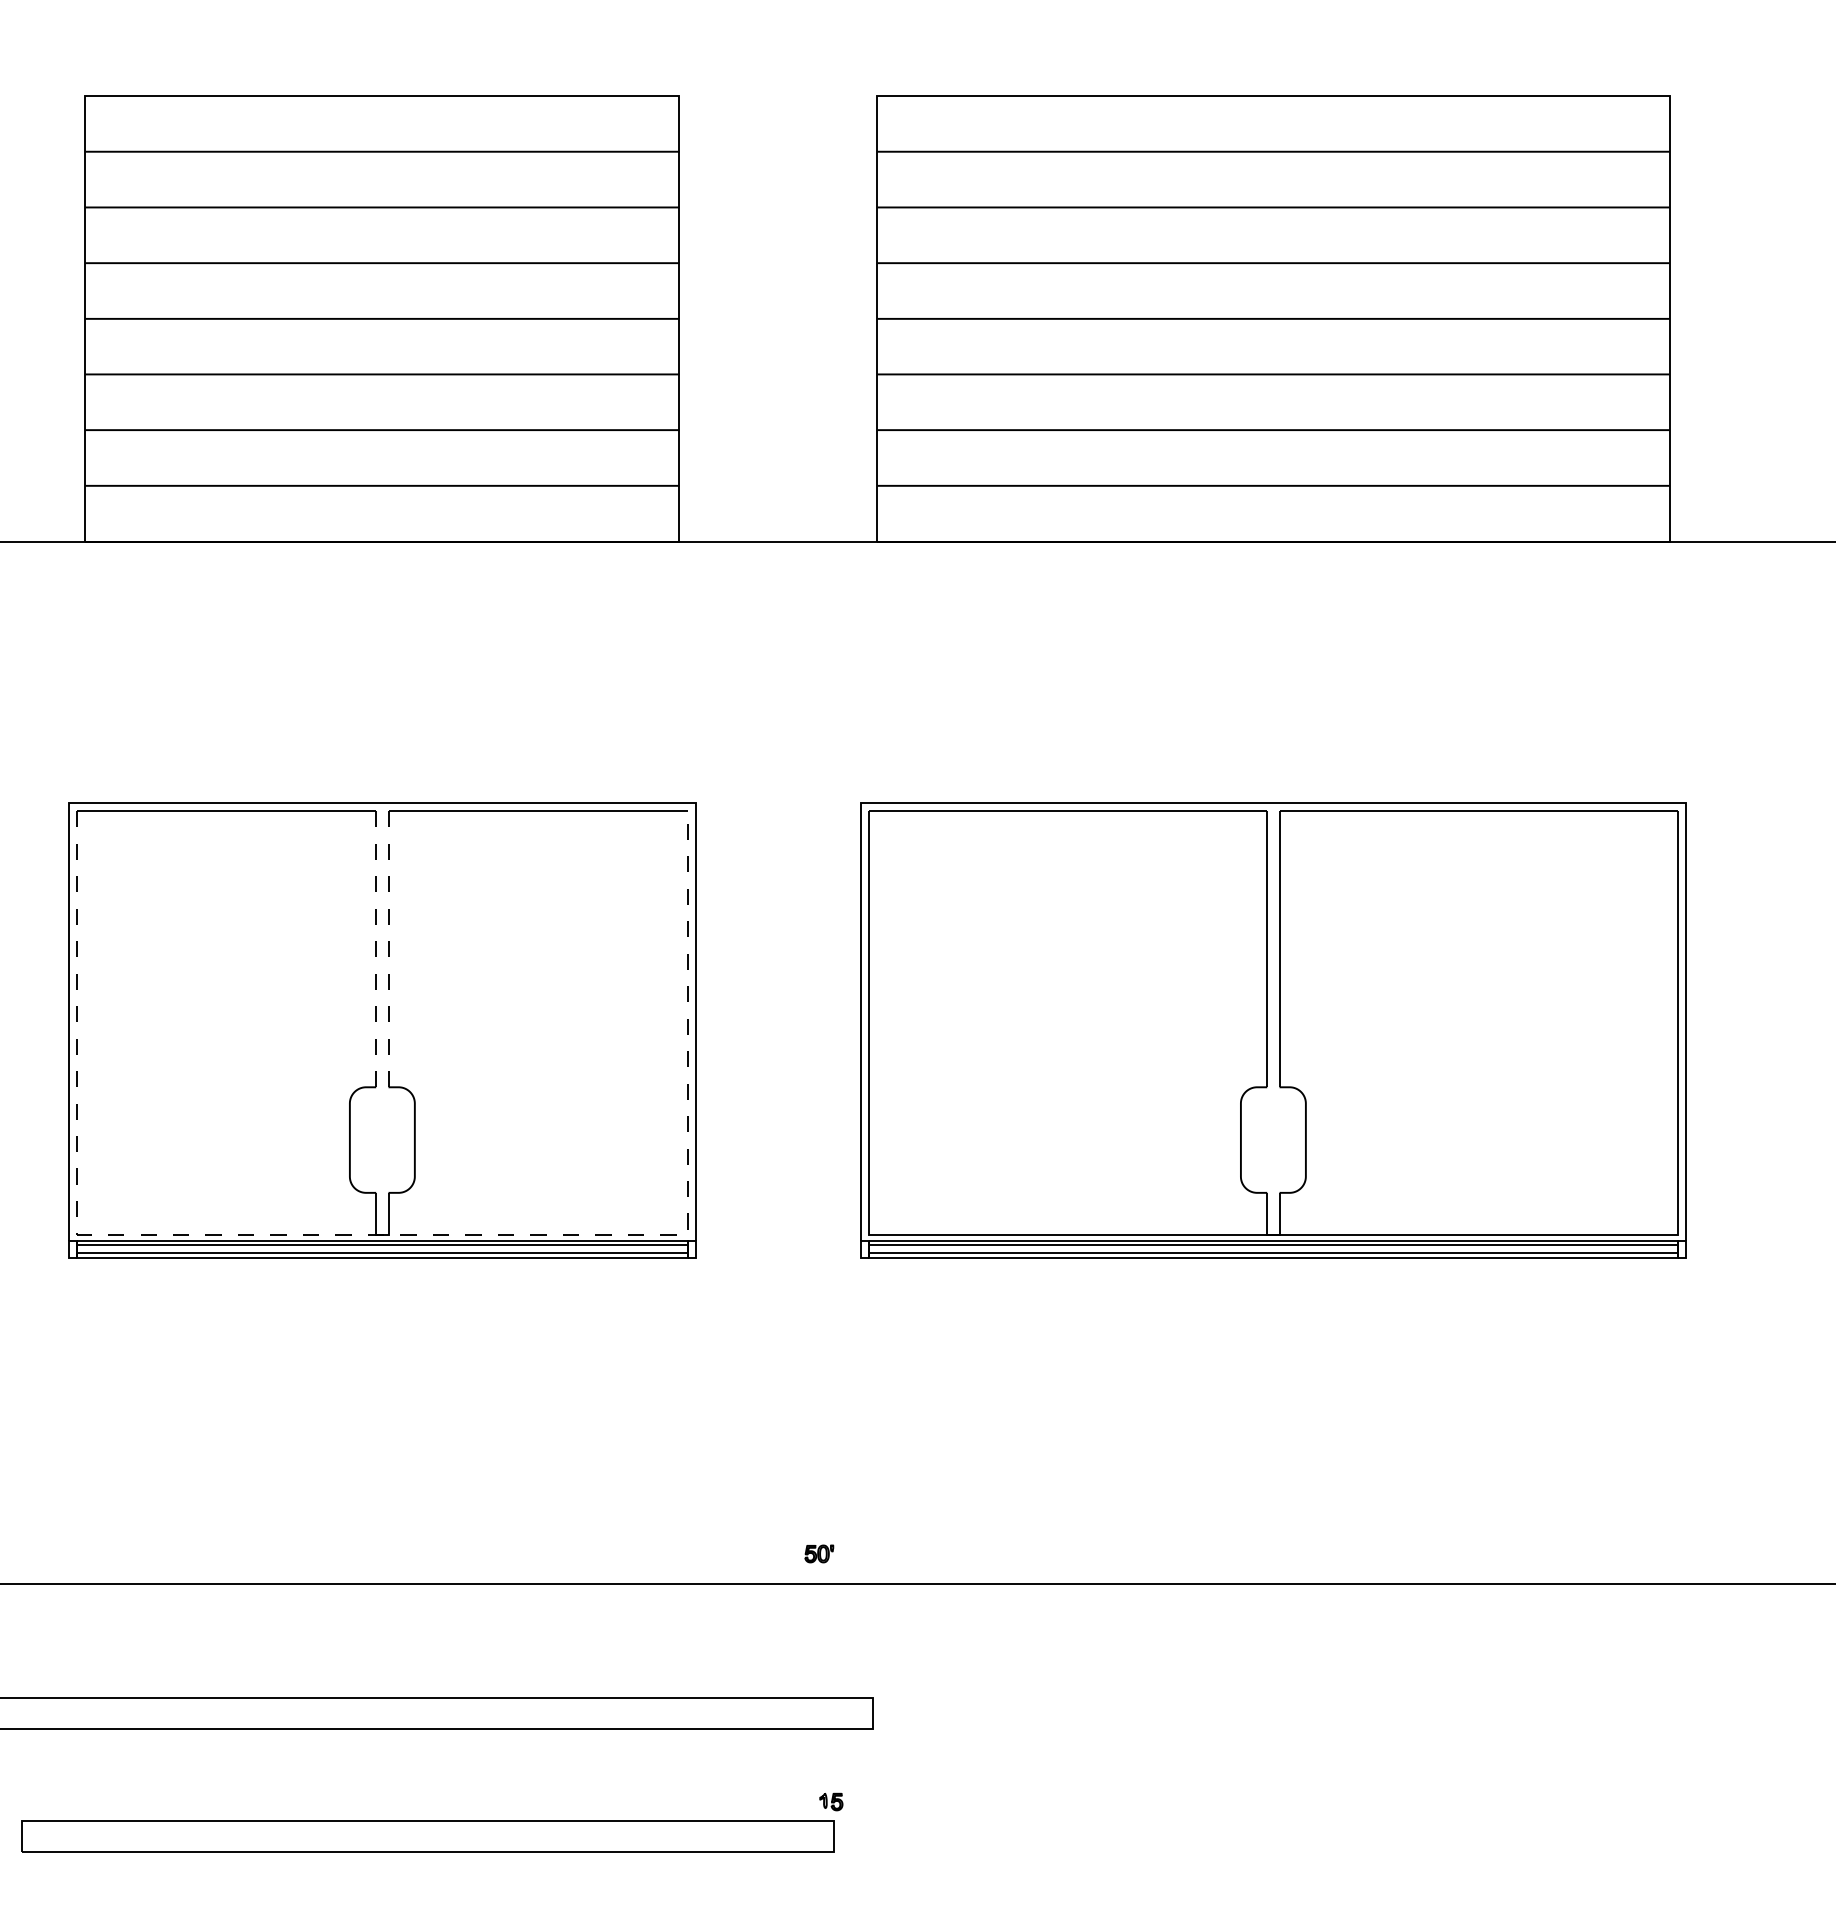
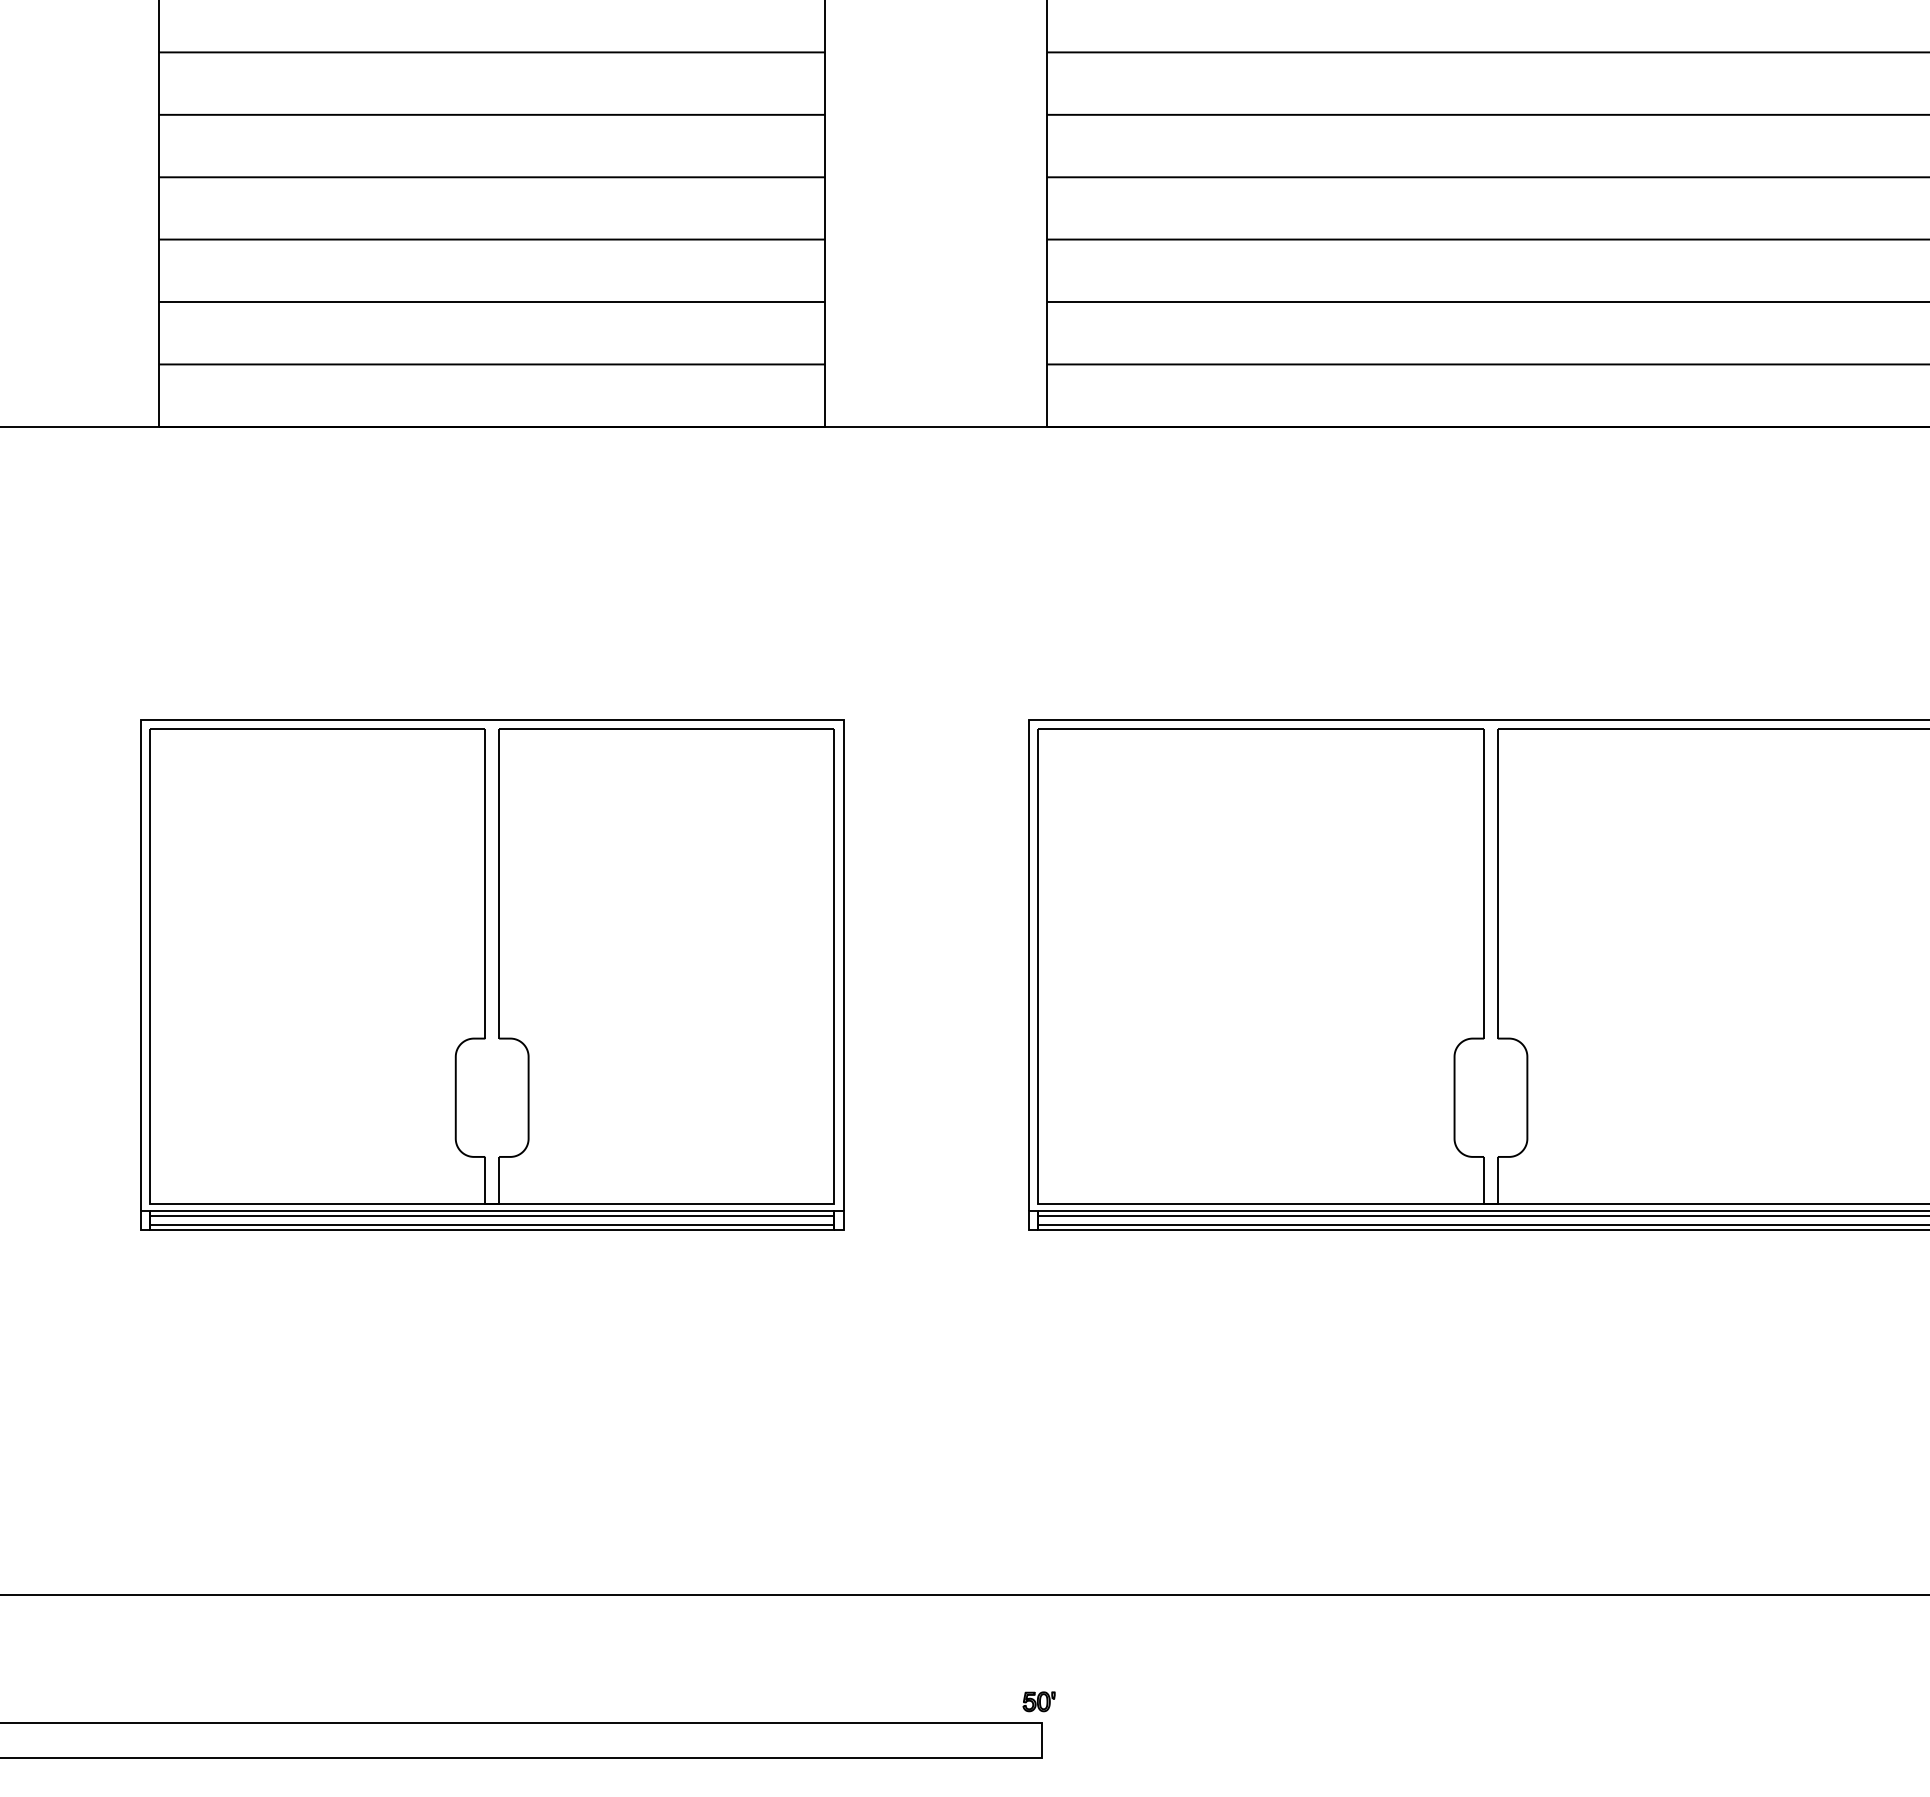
line: (376, 948) -> (485, 883), dashed -> solid
line: (388, 949) -> (499, 884), dashed -> solid
line: (382, 1234) -> (492, 1203), dashed -> solid
part: (819, 1553) -> (1039, 1701), moved

